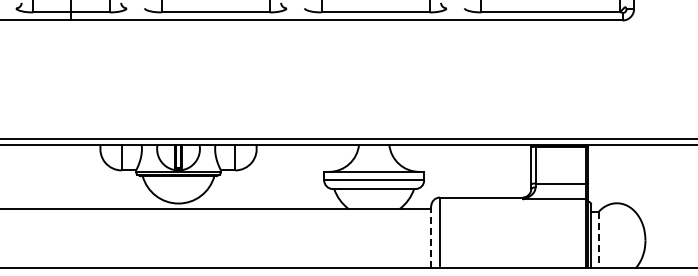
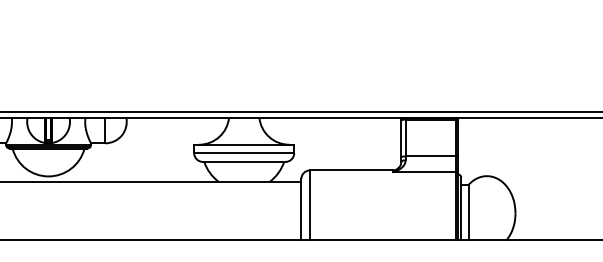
line: (431, 236) -> (301, 209), dashed -> solid
line: (598, 239) -> (468, 212), dashed -> solid

